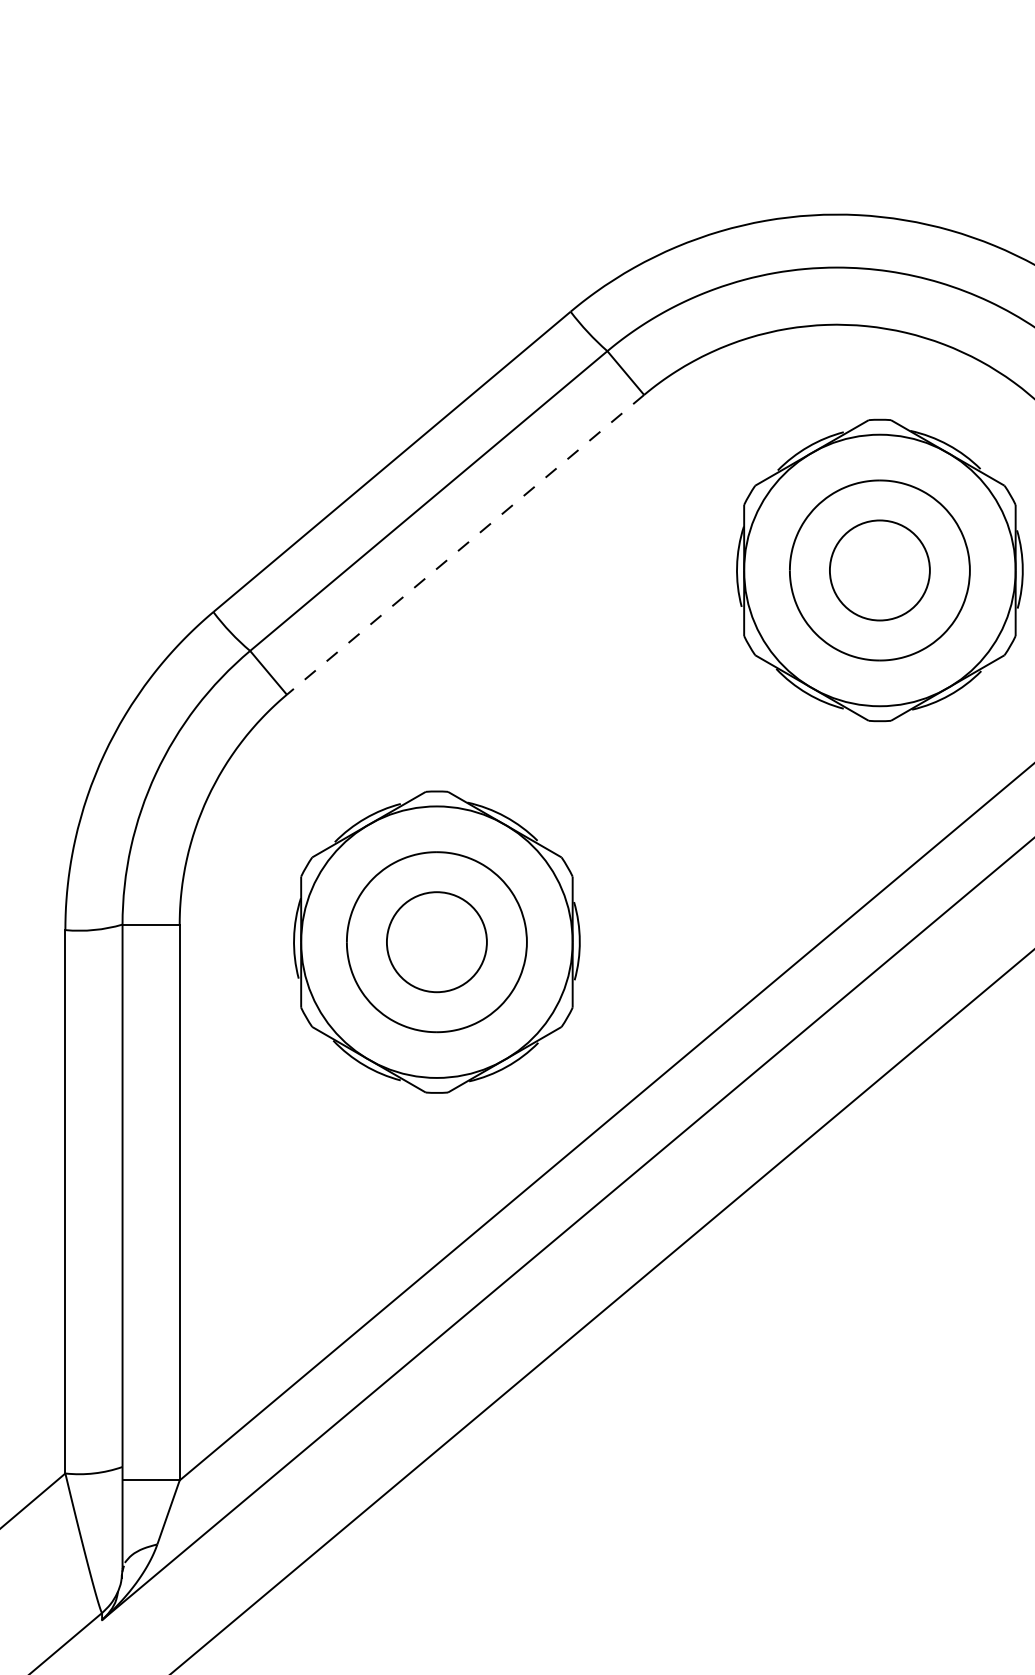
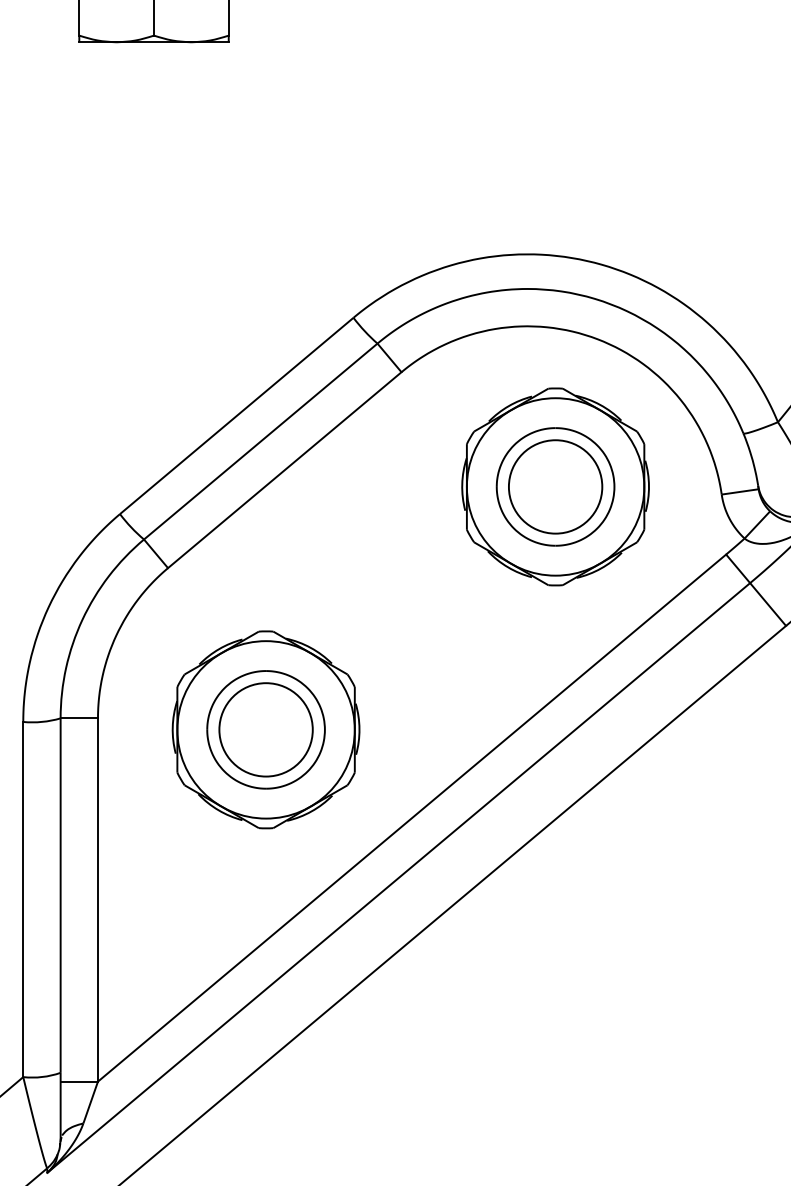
line: (465, 545) -> (284, 470), dashed -> solid
circle: (879, 569) -> (555, 486), size x1.43
circle: (436, 941) -> (265, 729), size x1.43

